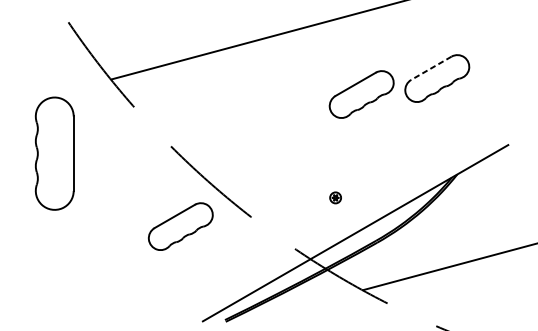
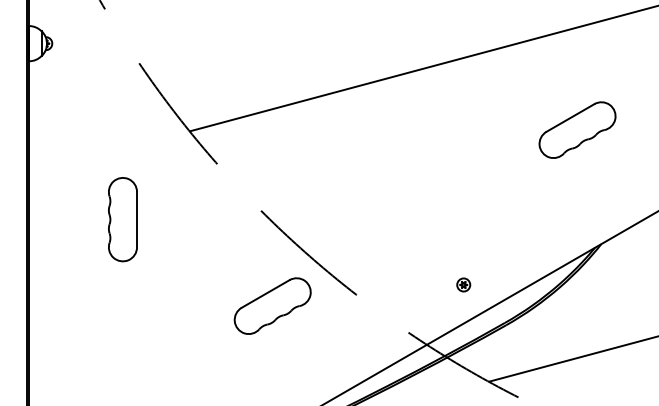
line: (431, 67) -> (570, 117), dashed -> solid
part: (361, 94) -> (487, 148), removed
part: (54, 153) -> (122, 219), size x0.62
part: (335, 197) -> (463, 284), moved

